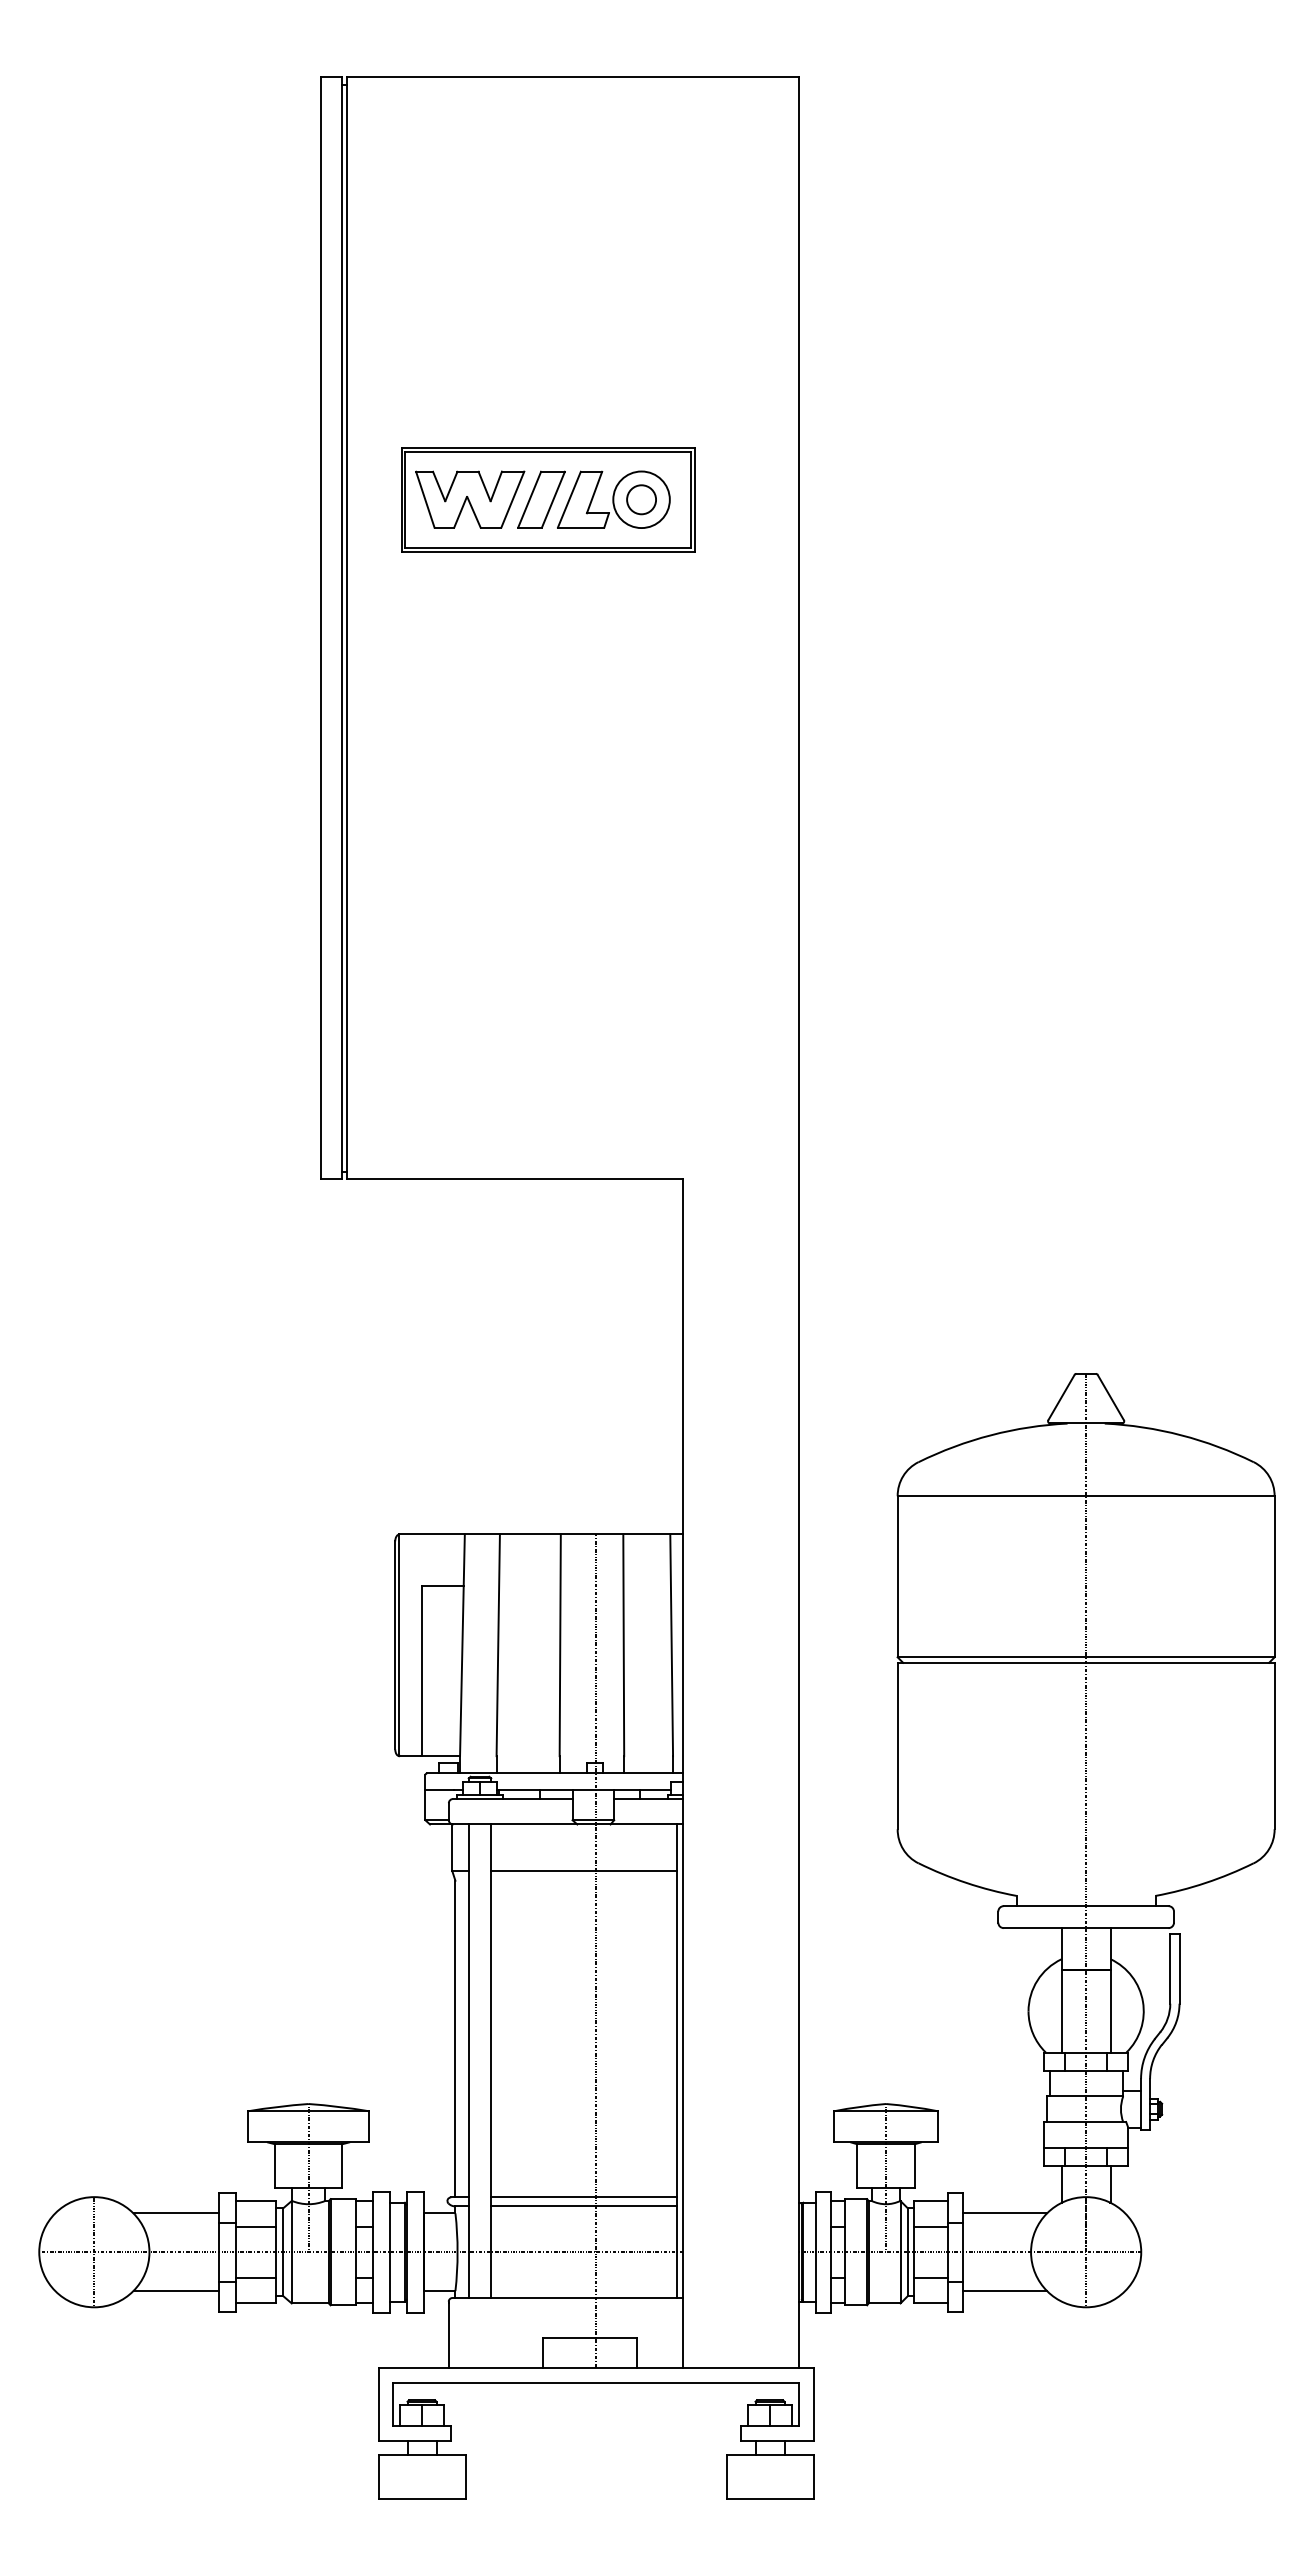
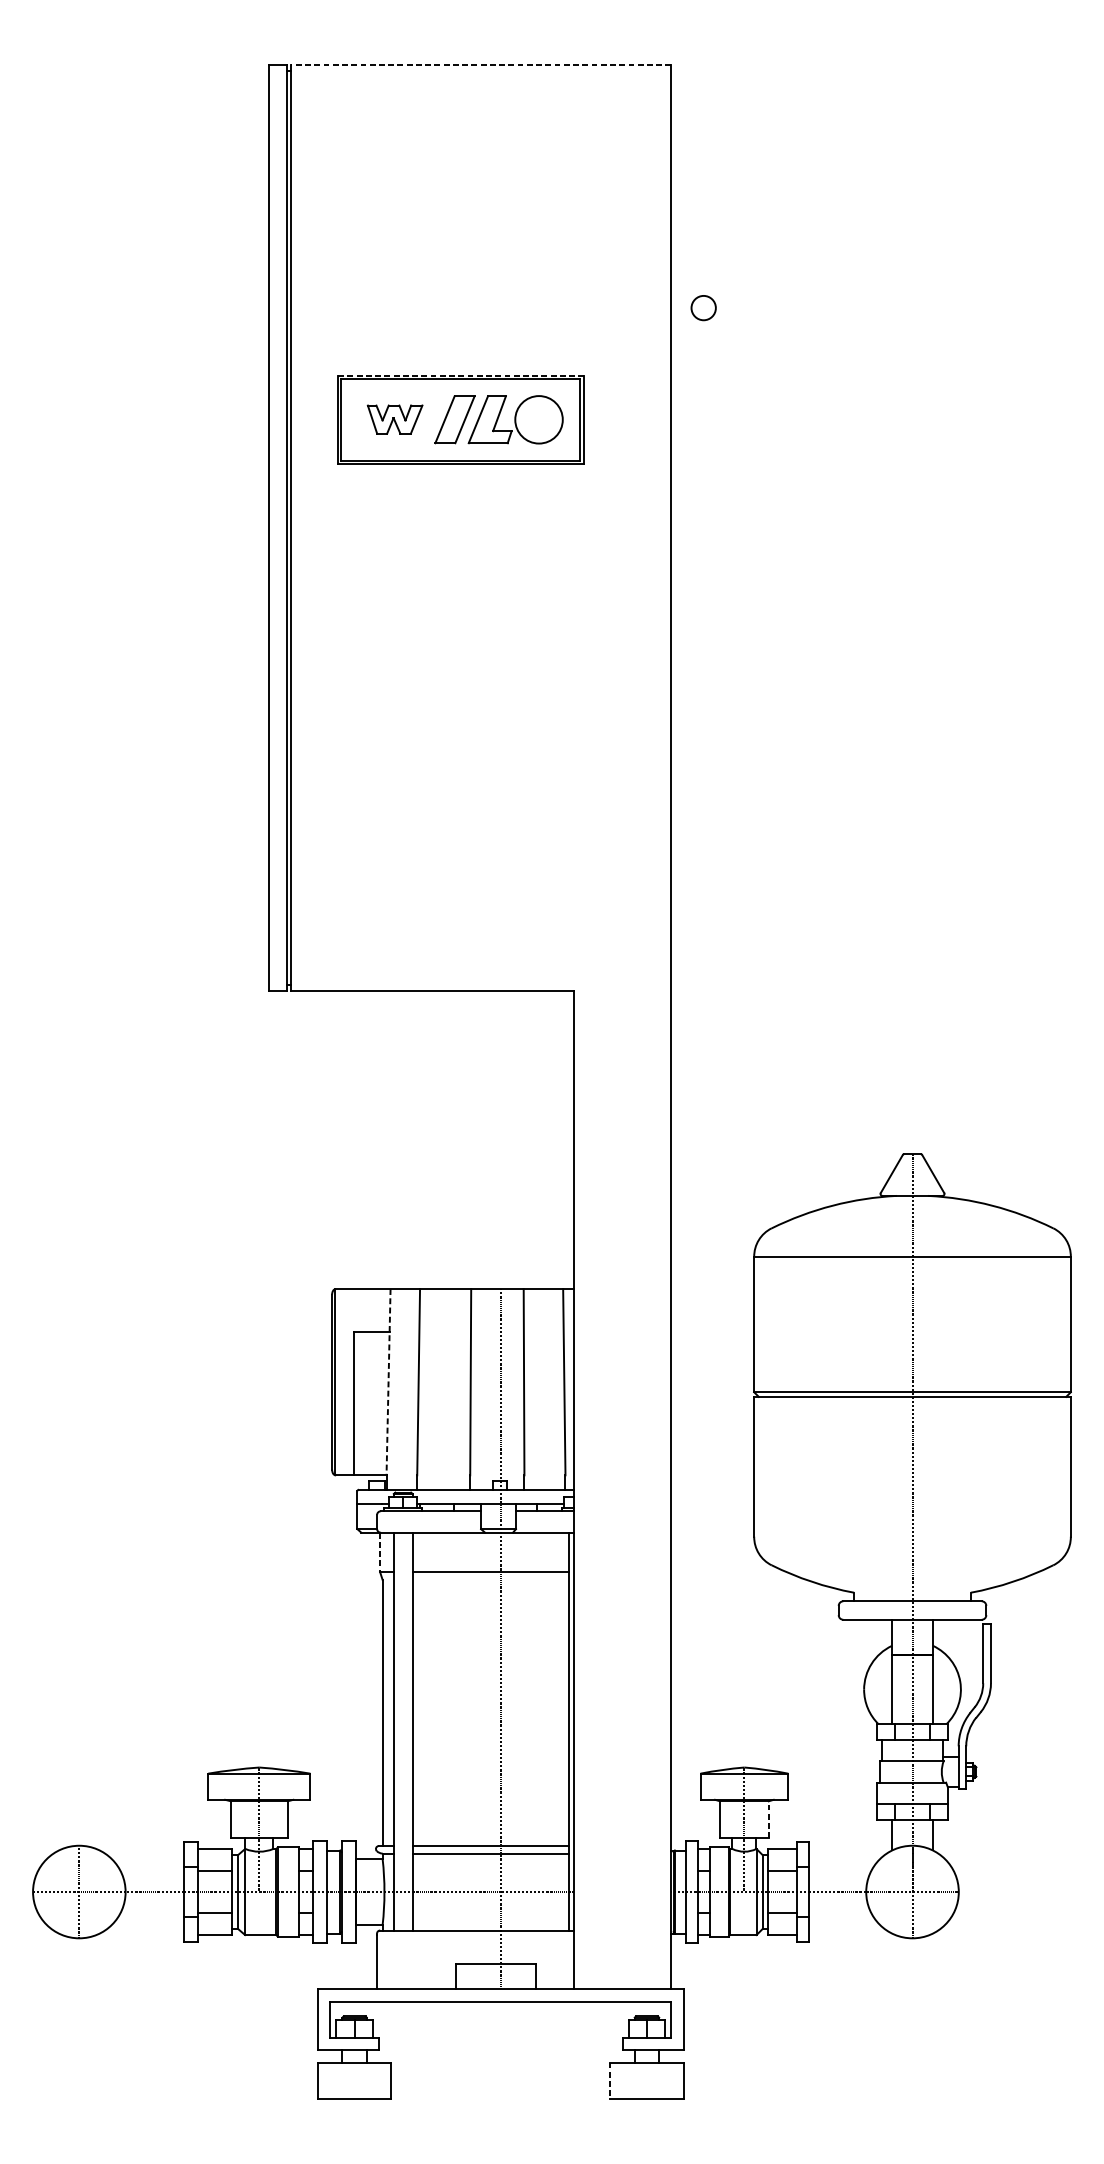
line: (572, 77) -> (481, 65), solid -> dashed
line: (549, 447) -> (461, 375), solid -> dashed
part: (470, 499) -> (395, 419), size x0.6
circle: (641, 499) -> (703, 307), moved
line: (462, 1645) -> (388, 1382), solid -> dashed
line: (452, 1848) -> (380, 1552), solid -> dashed
line: (915, 2166) -> (769, 1820), solid -> dashed
line: (176, 2213) -> (148, 1859), removed
line: (1004, 2213) -> (843, 1859), removed
line: (176, 2291) -> (148, 1925), removed
line: (1004, 2291) -> (843, 1925), removed
line: (726, 2476) -> (610, 2080), solid -> dashed

